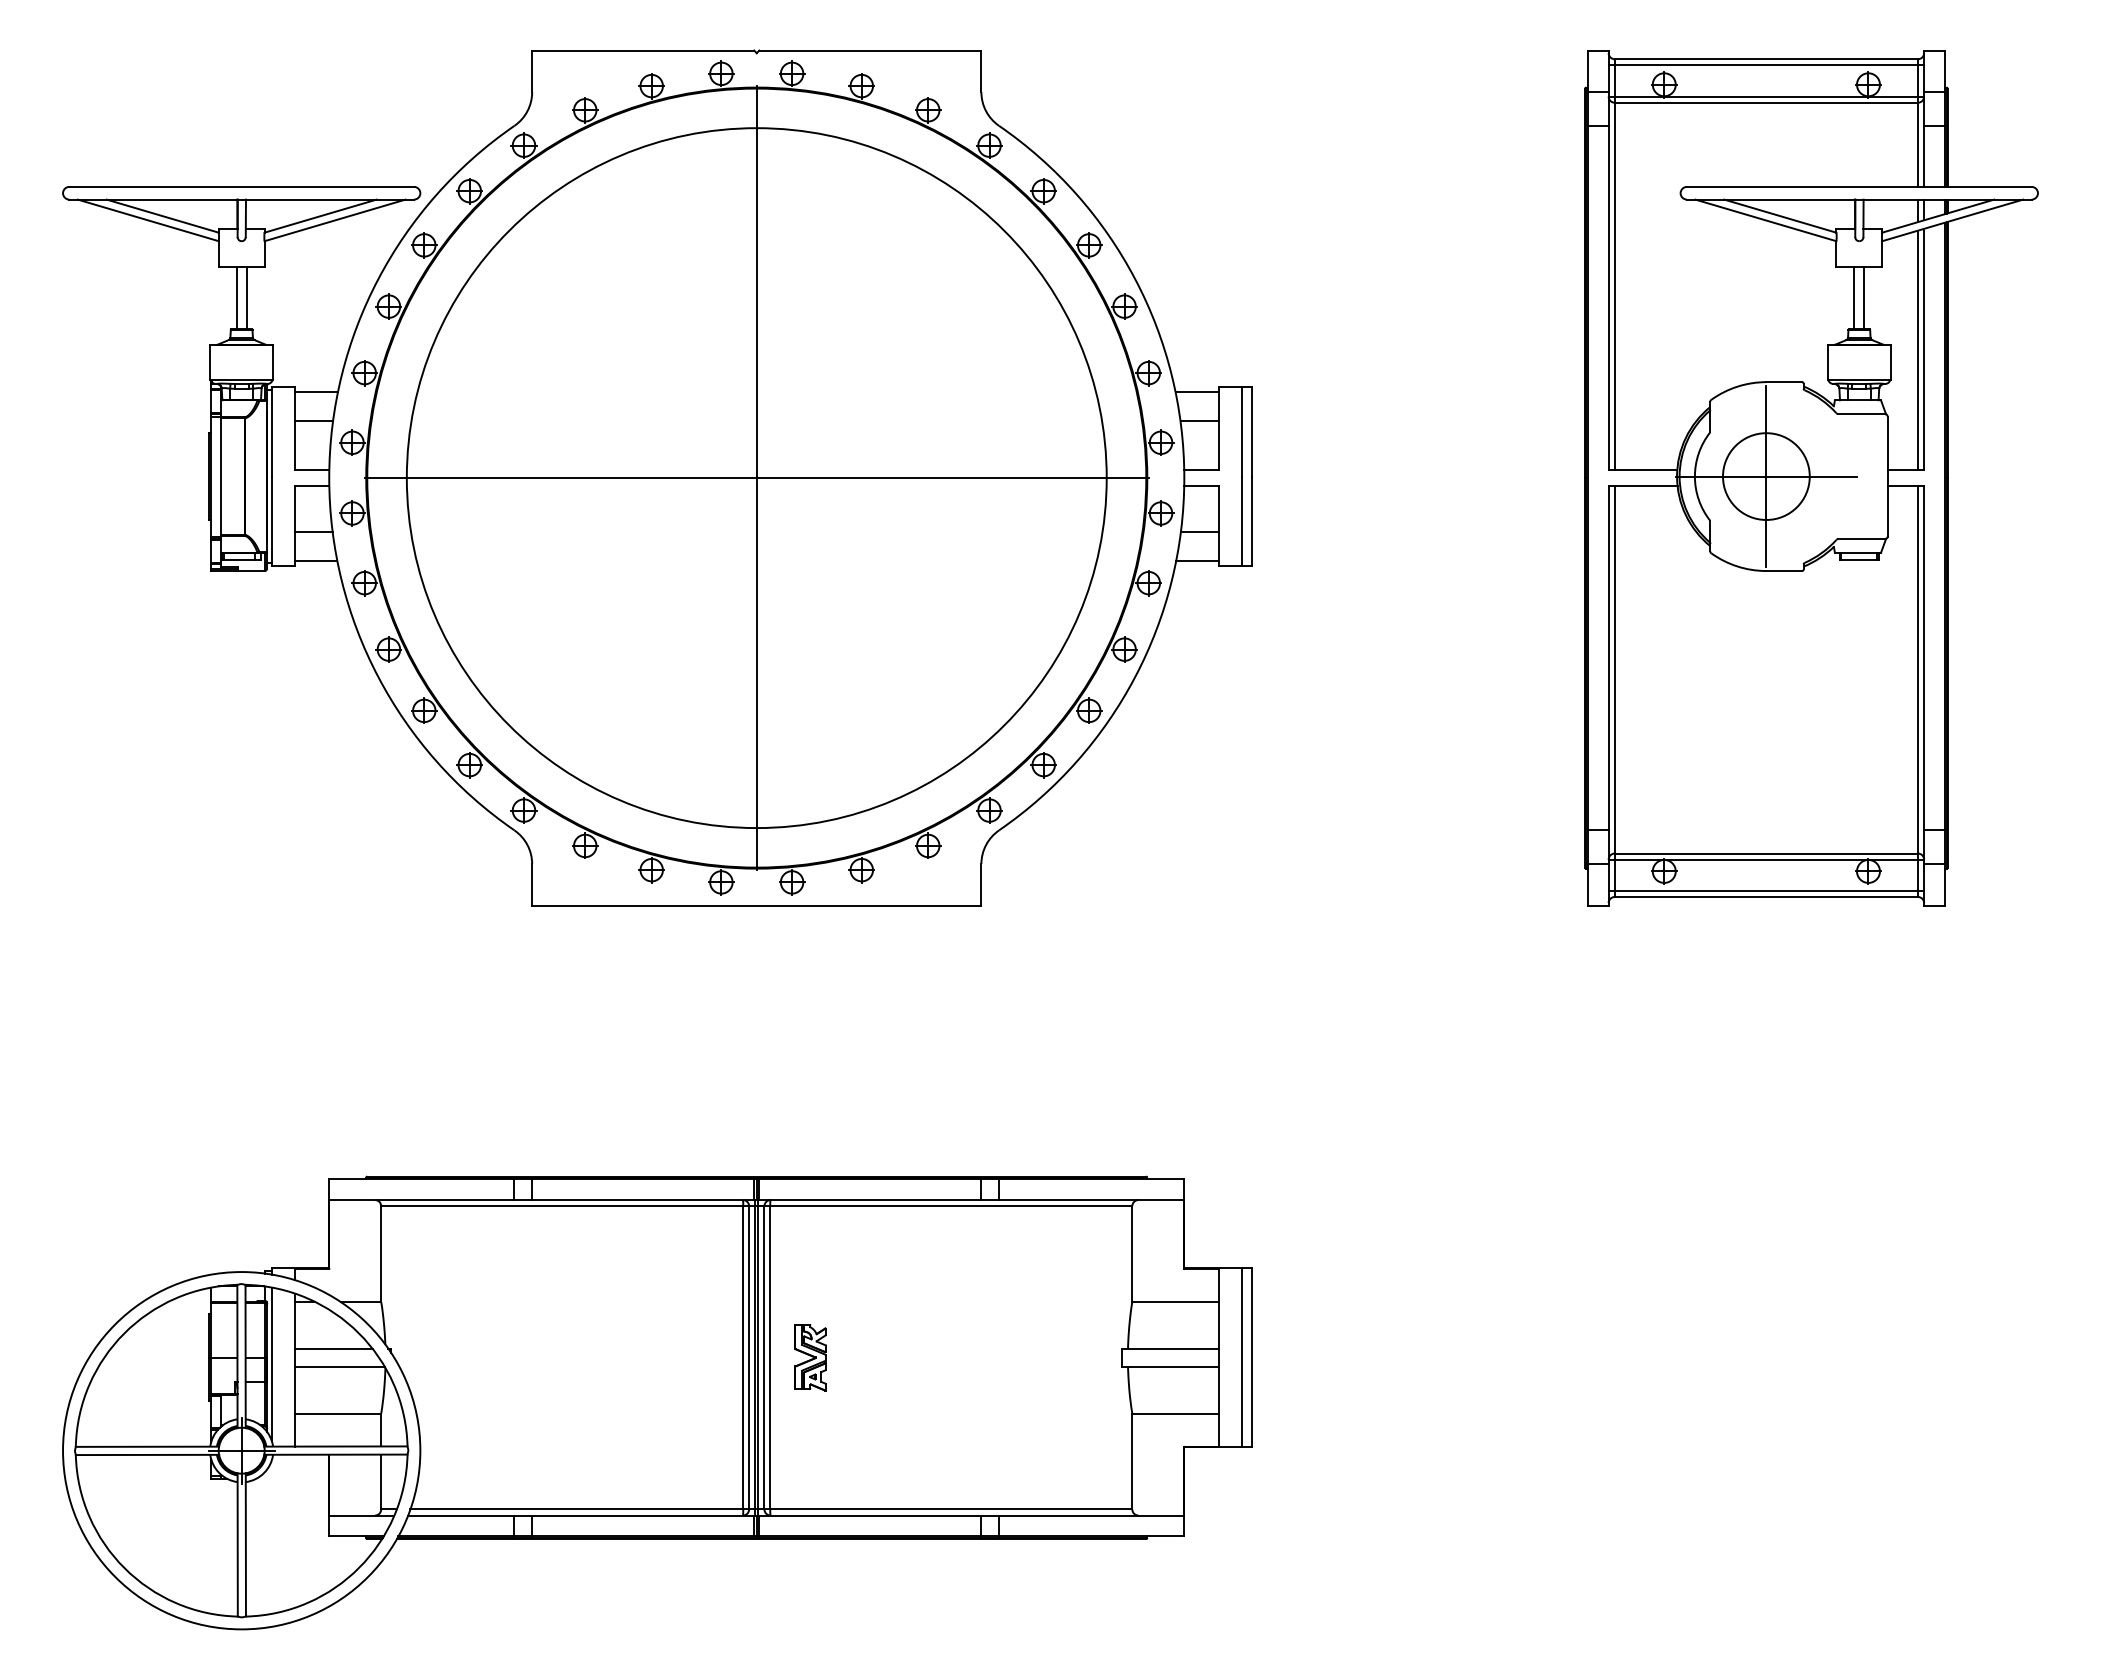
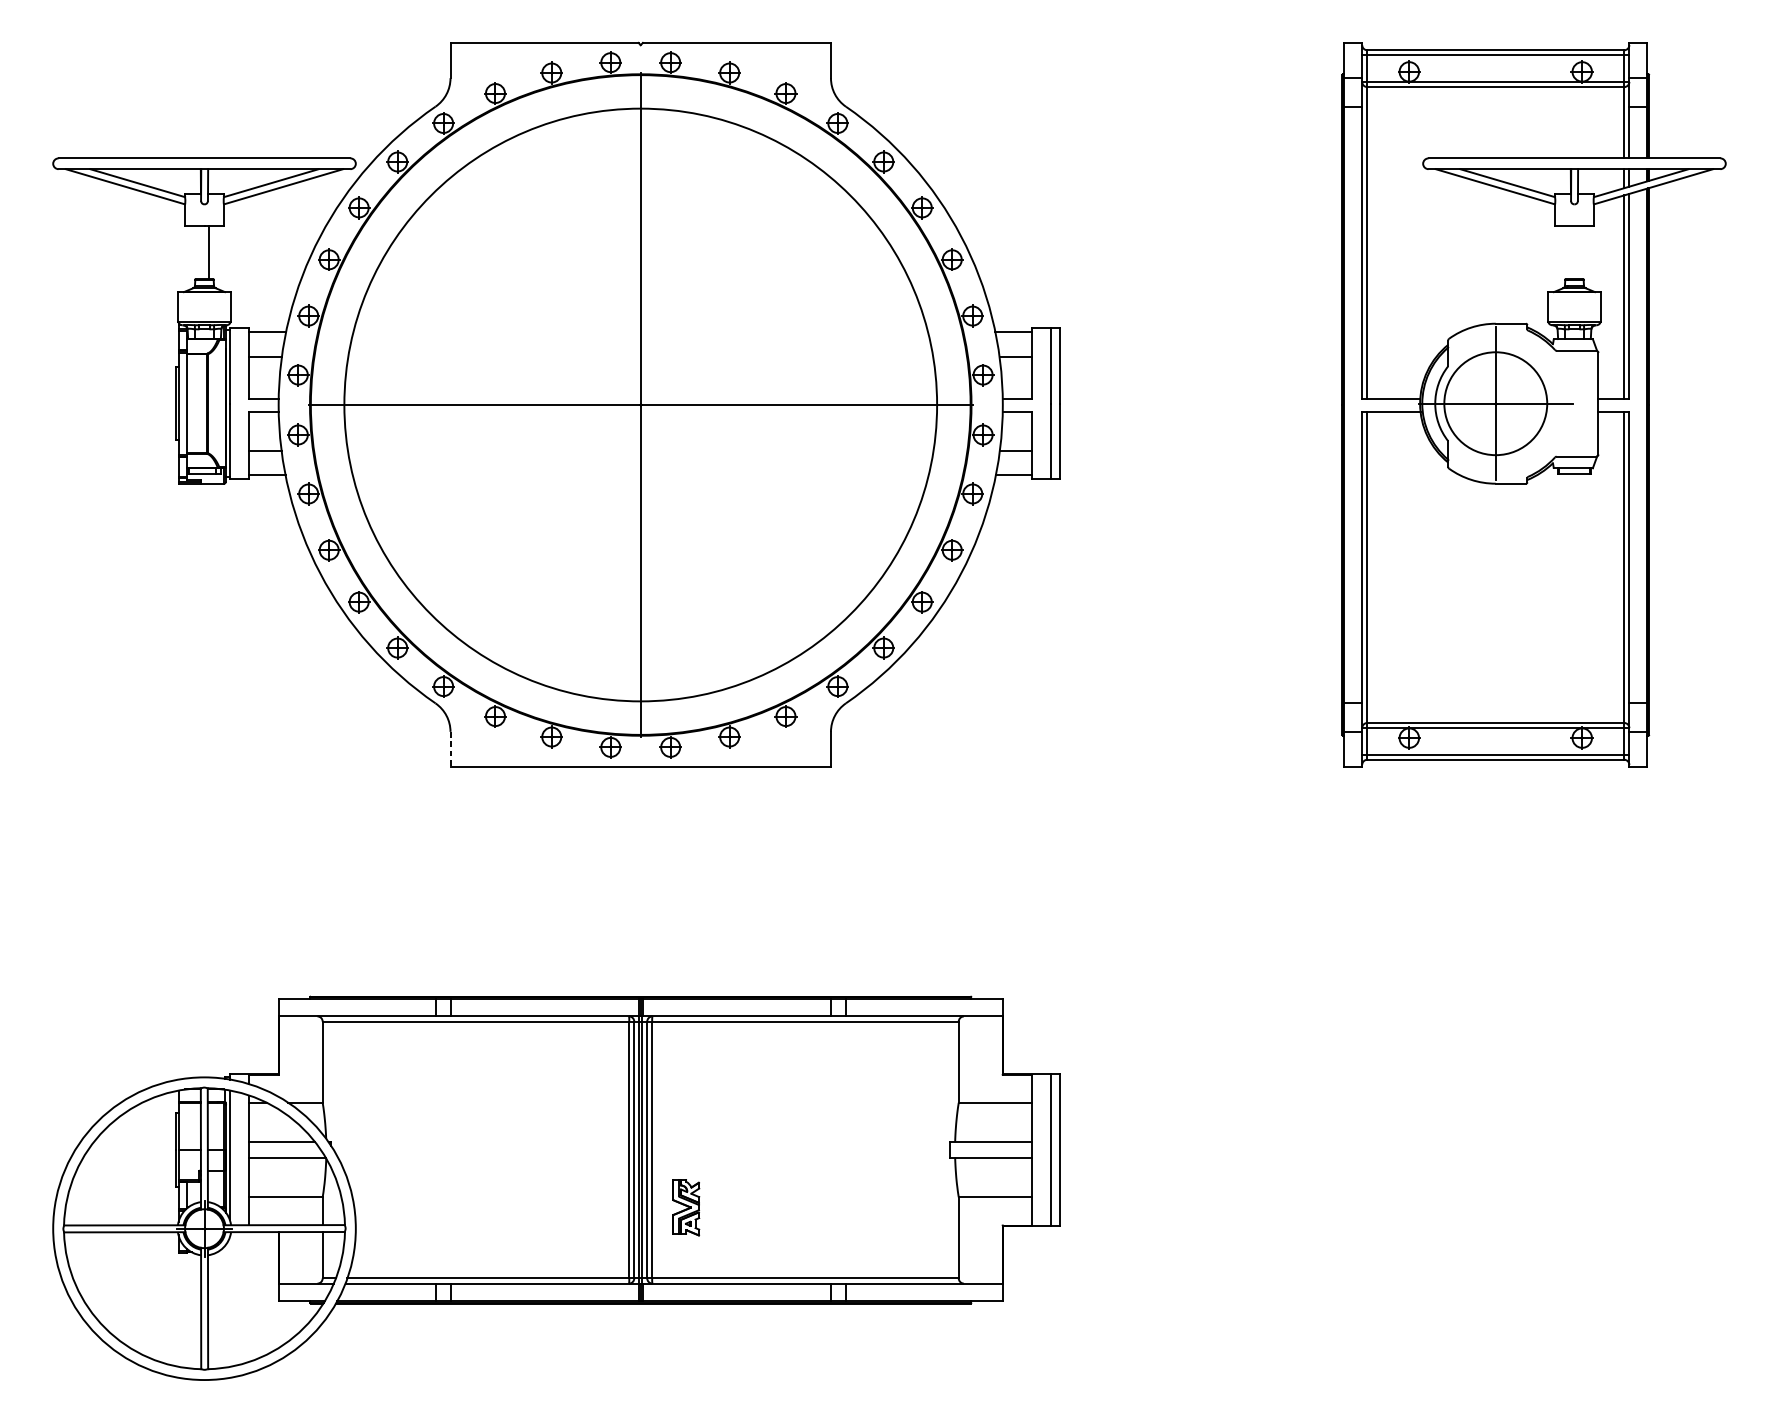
line: (236, 297) -> (200, 252), removed
line: (1854, 297) -> (1570, 252), removed
line: (1864, 297) -> (1578, 252), removed
circle: (1765, 476) -> (1495, 403), size x1.4
line: (532, 884) -> (450, 749), solid -> dashed
part: (810, 1357) -> (686, 1207), moved

